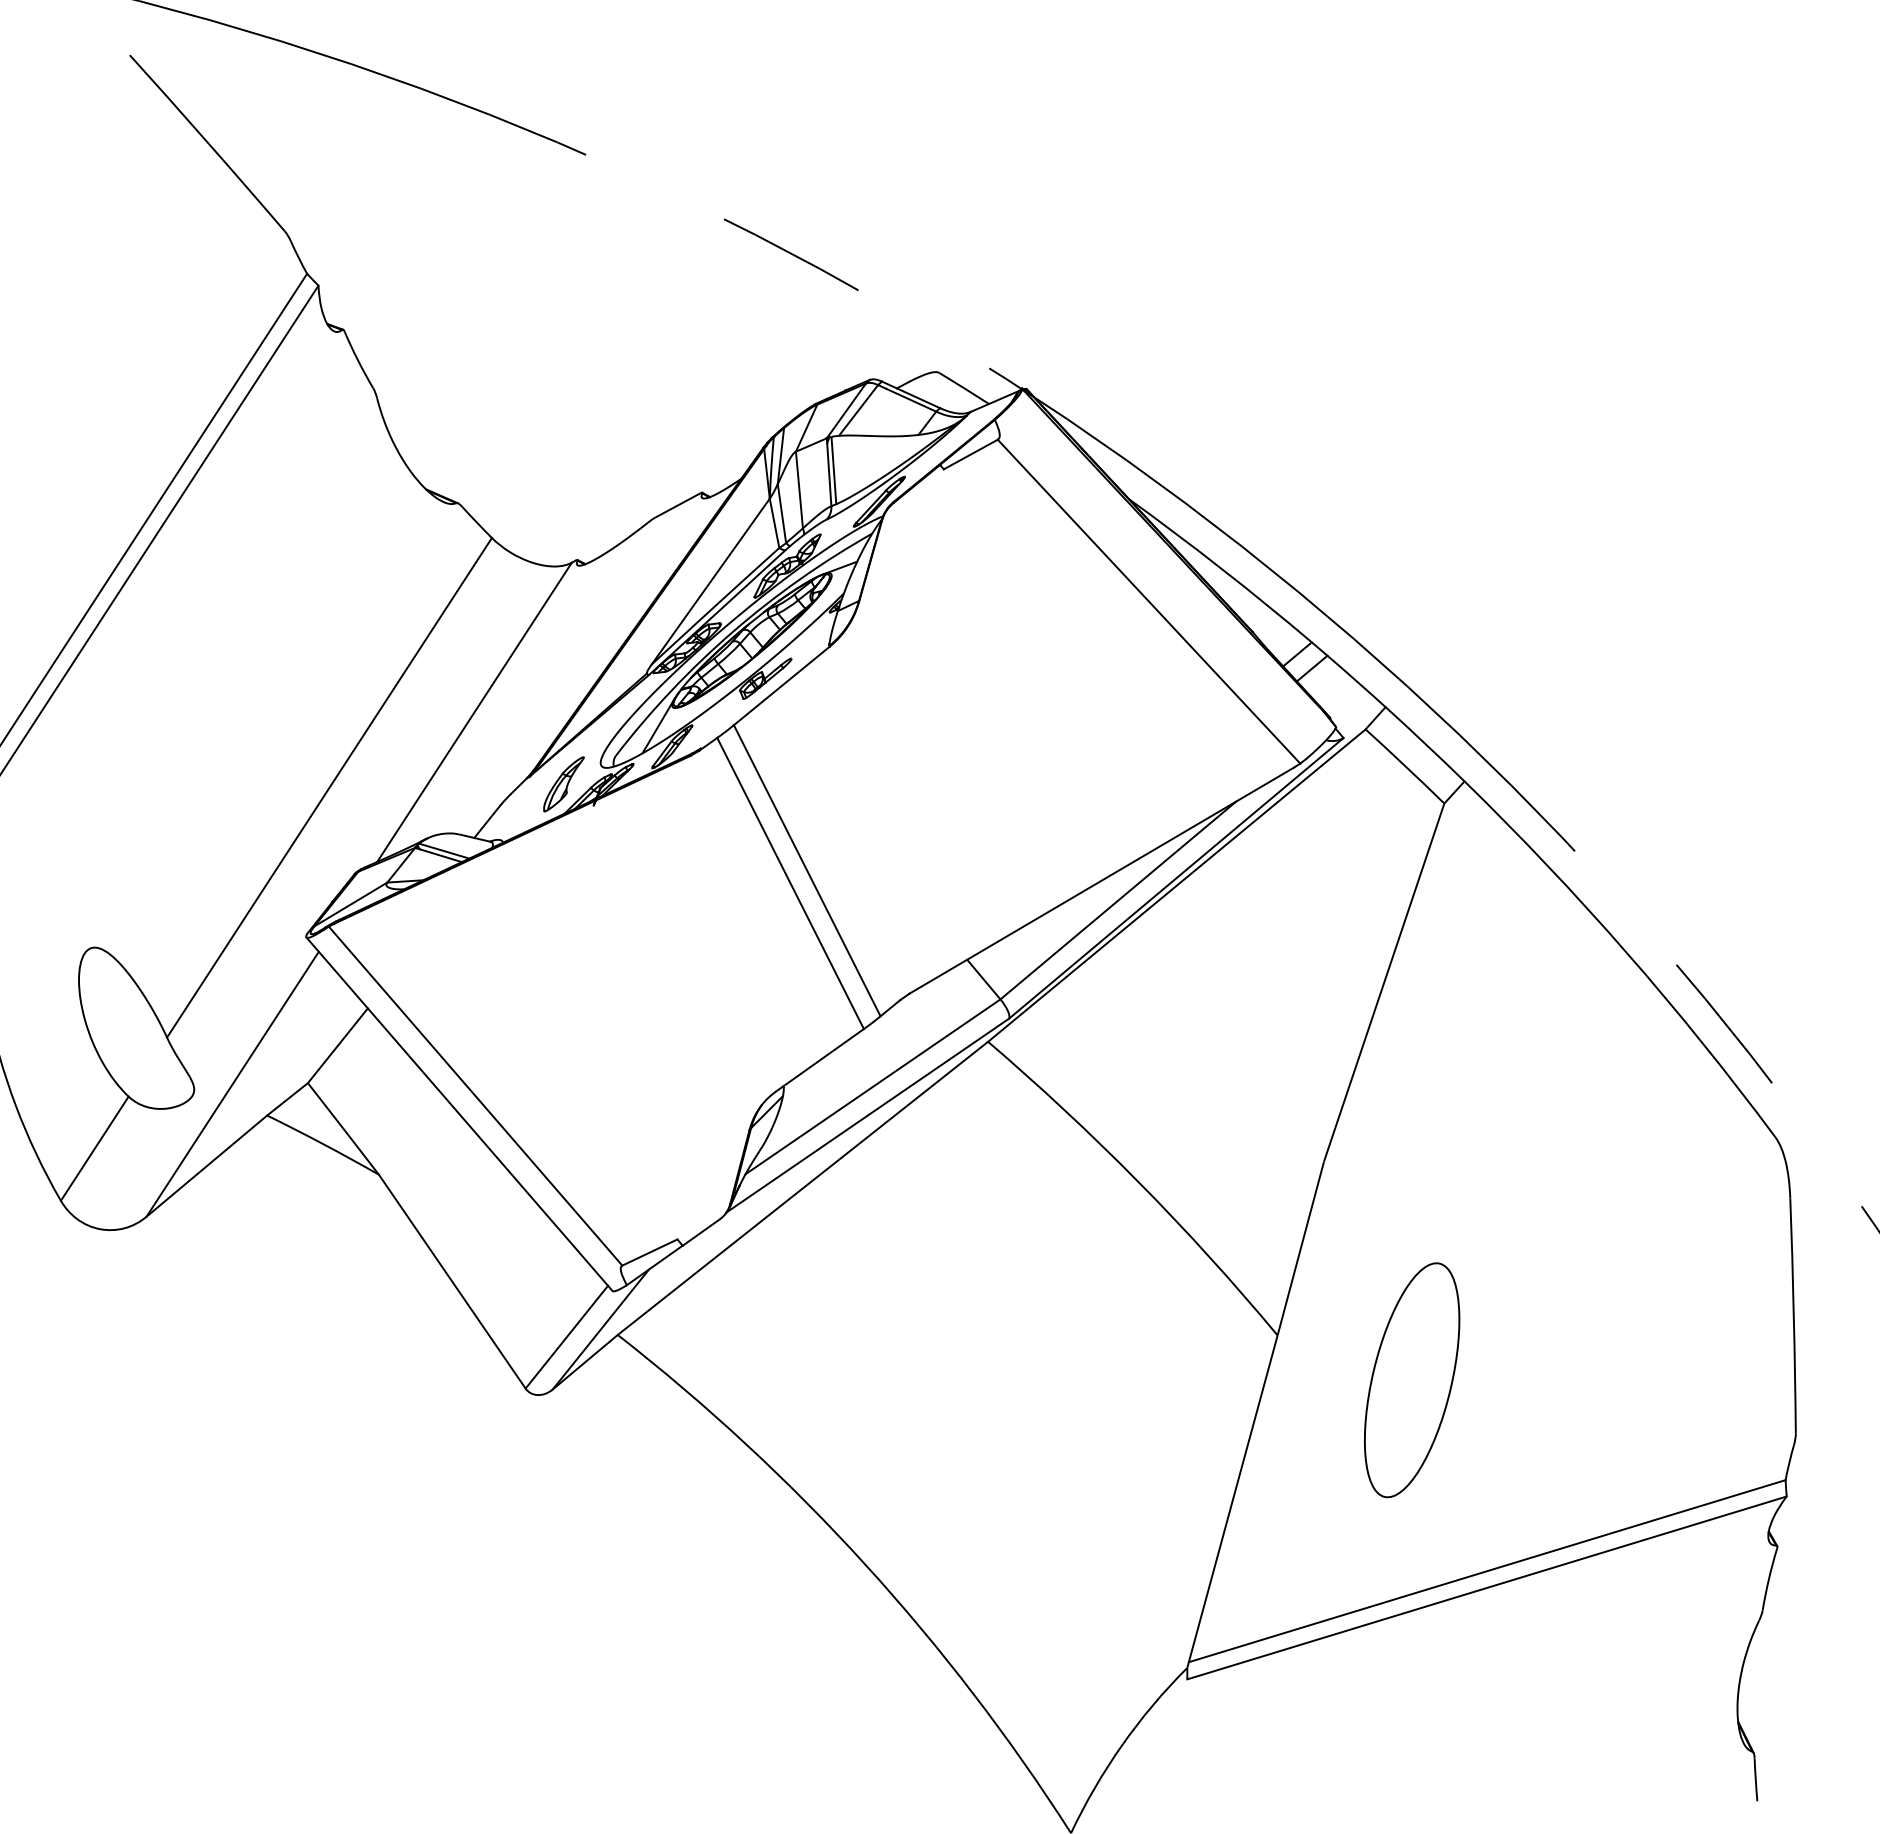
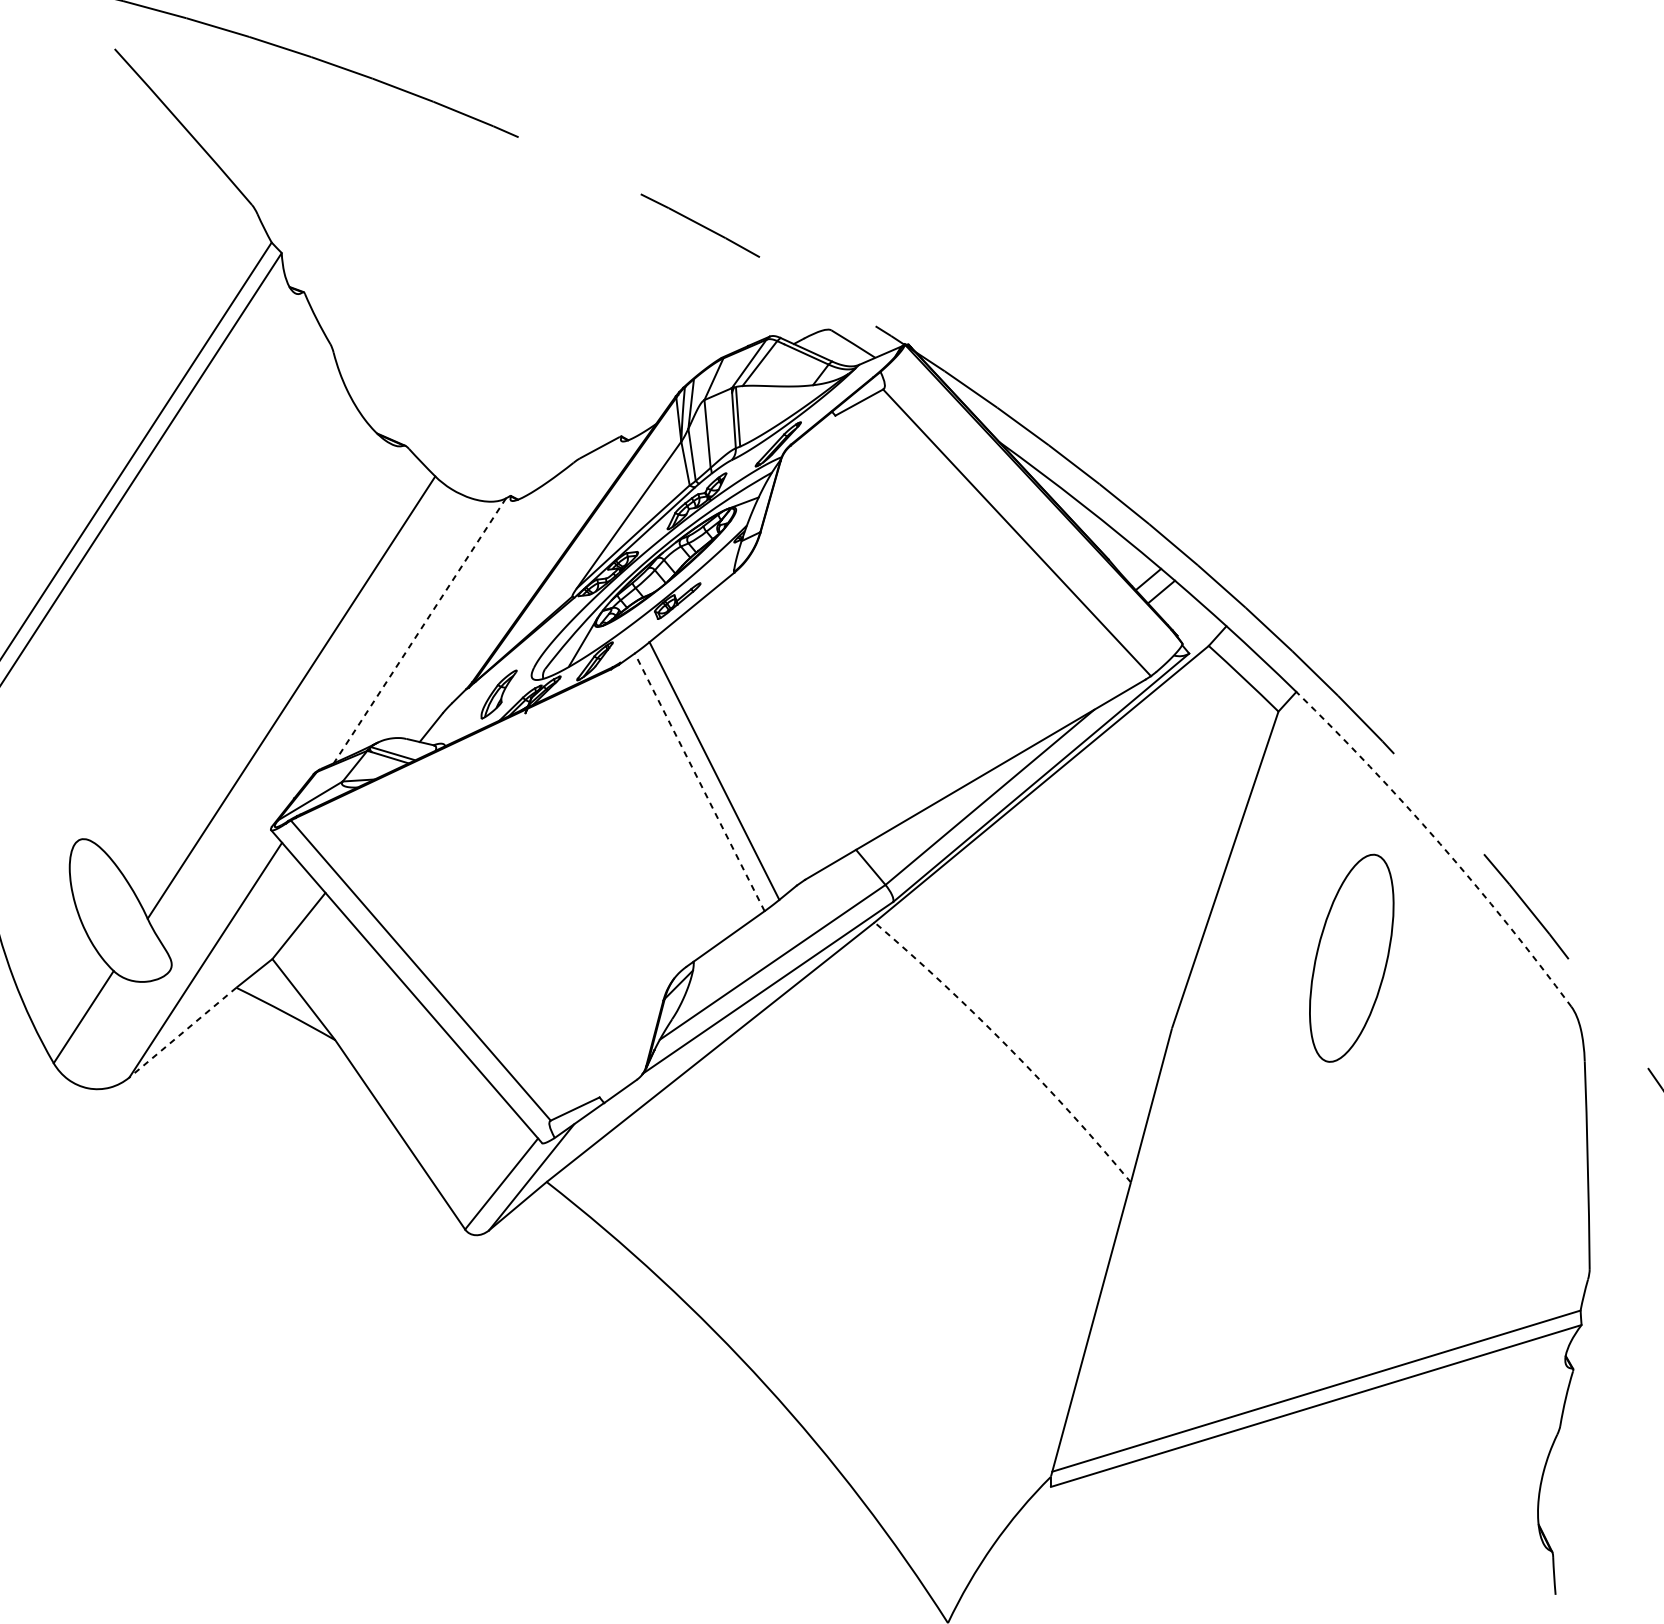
line: (474, 712) -> (419, 630), solid -> dashed
line: (790, 883) -> (699, 782), solid -> dashed
arc: (1626, 953) -> (1439, 844), solid -> dashed
line: (206, 1166) -> (182, 1032), solid -> dashed
arc: (1139, 1182) -> (1008, 1047), solid -> dashed
part: (1412, 1380) -> (1352, 958), moved

